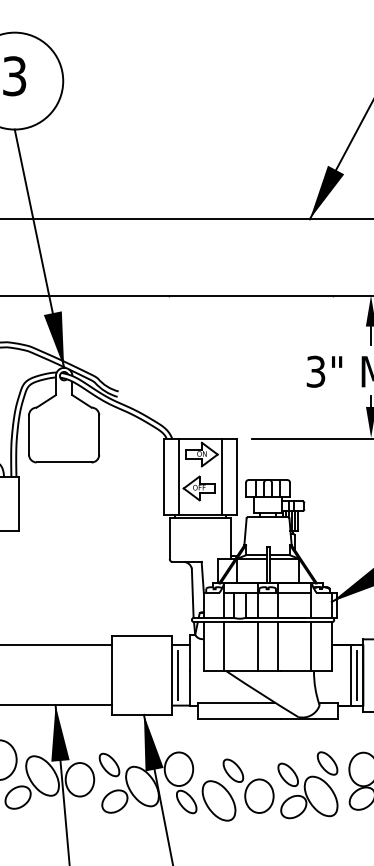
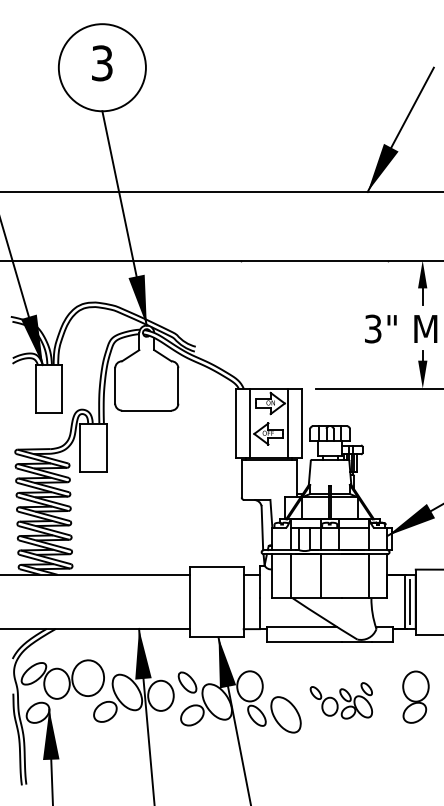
line: (278, 647) -> (339, 576), removed
line: (178, 675) -> (249, 602), removed
part: (280, 784) -> (341, 700), size x0.6

